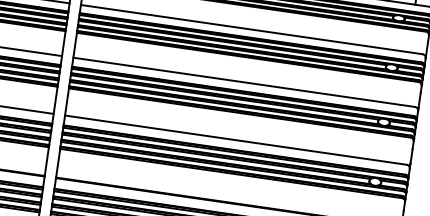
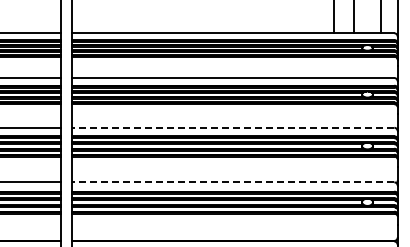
line: (243, 81) -> (232, 127), solid -> dashed
line: (235, 140) -> (232, 182), solid -> dashed

